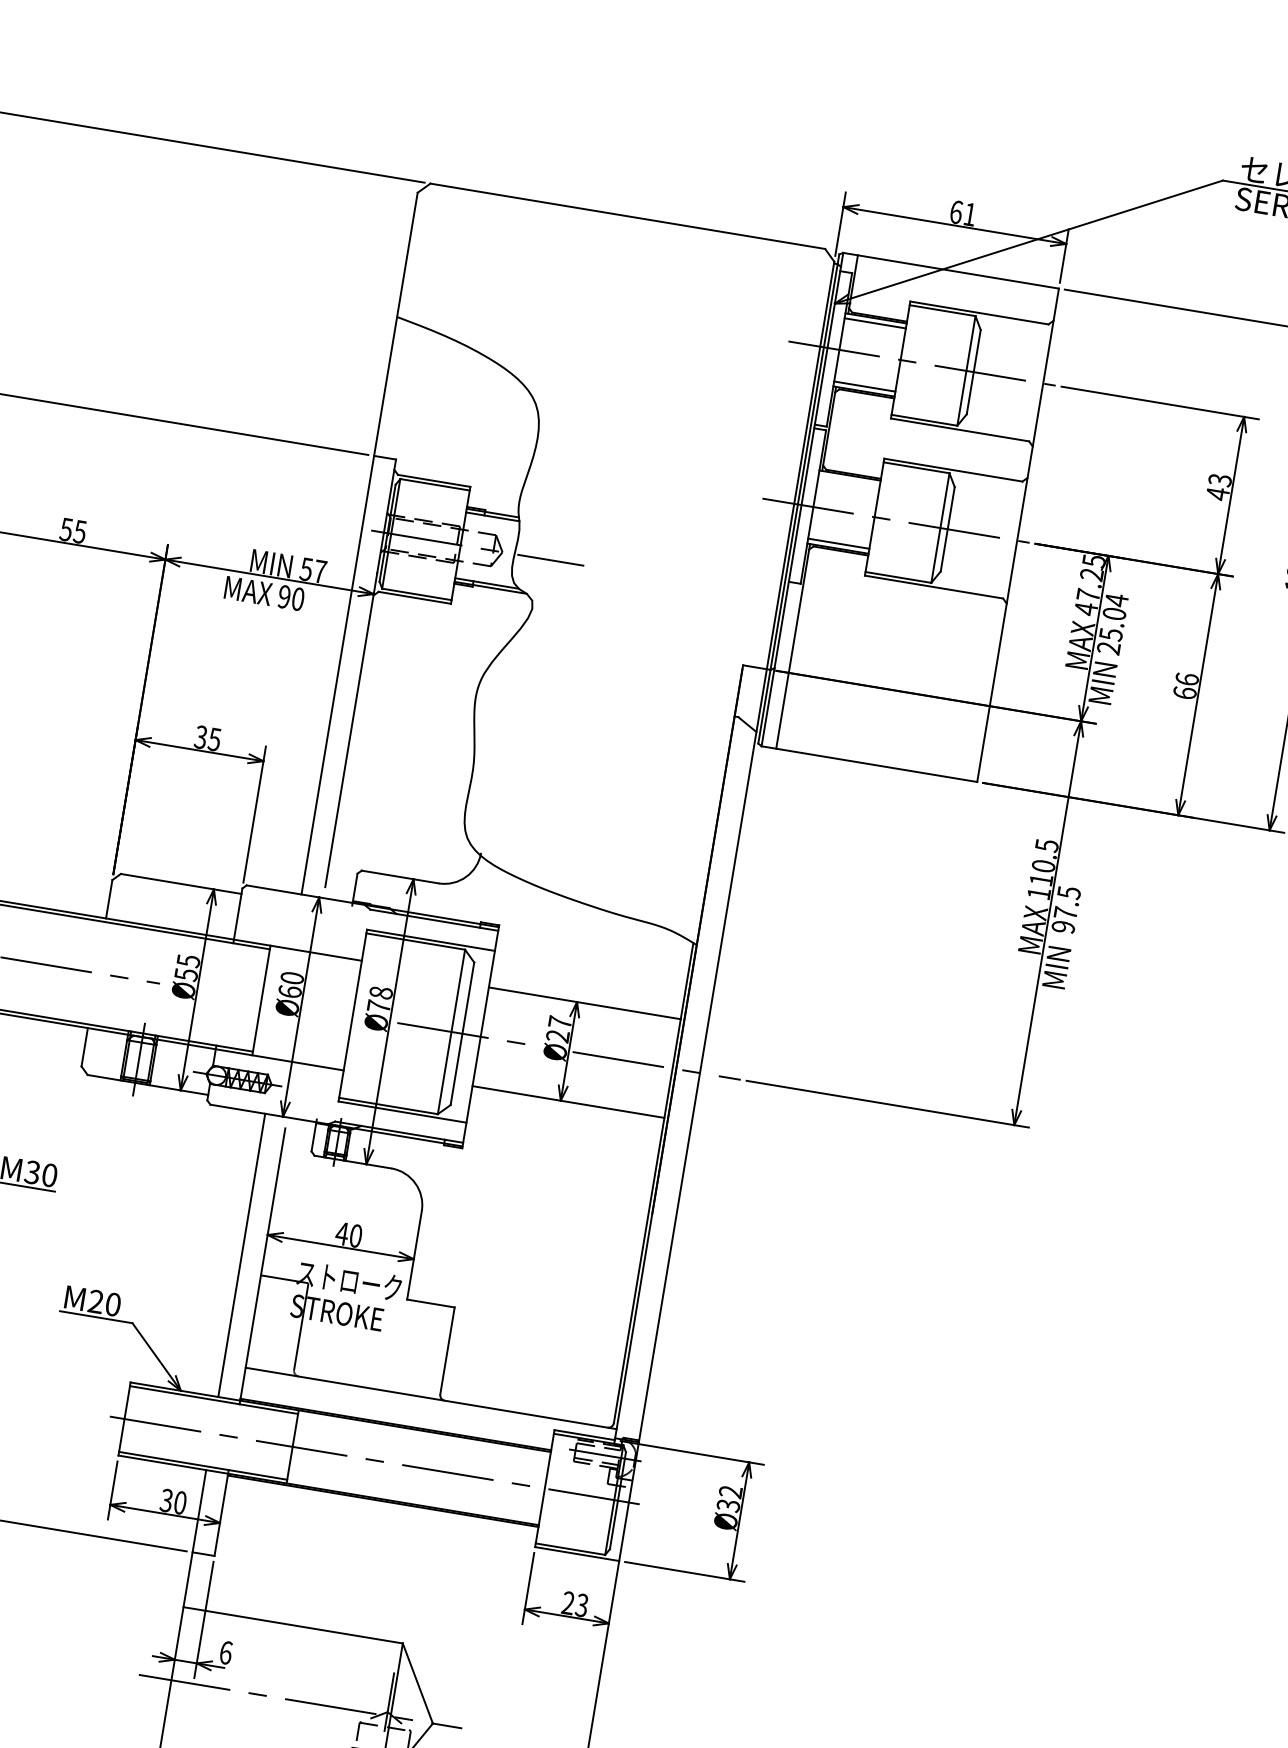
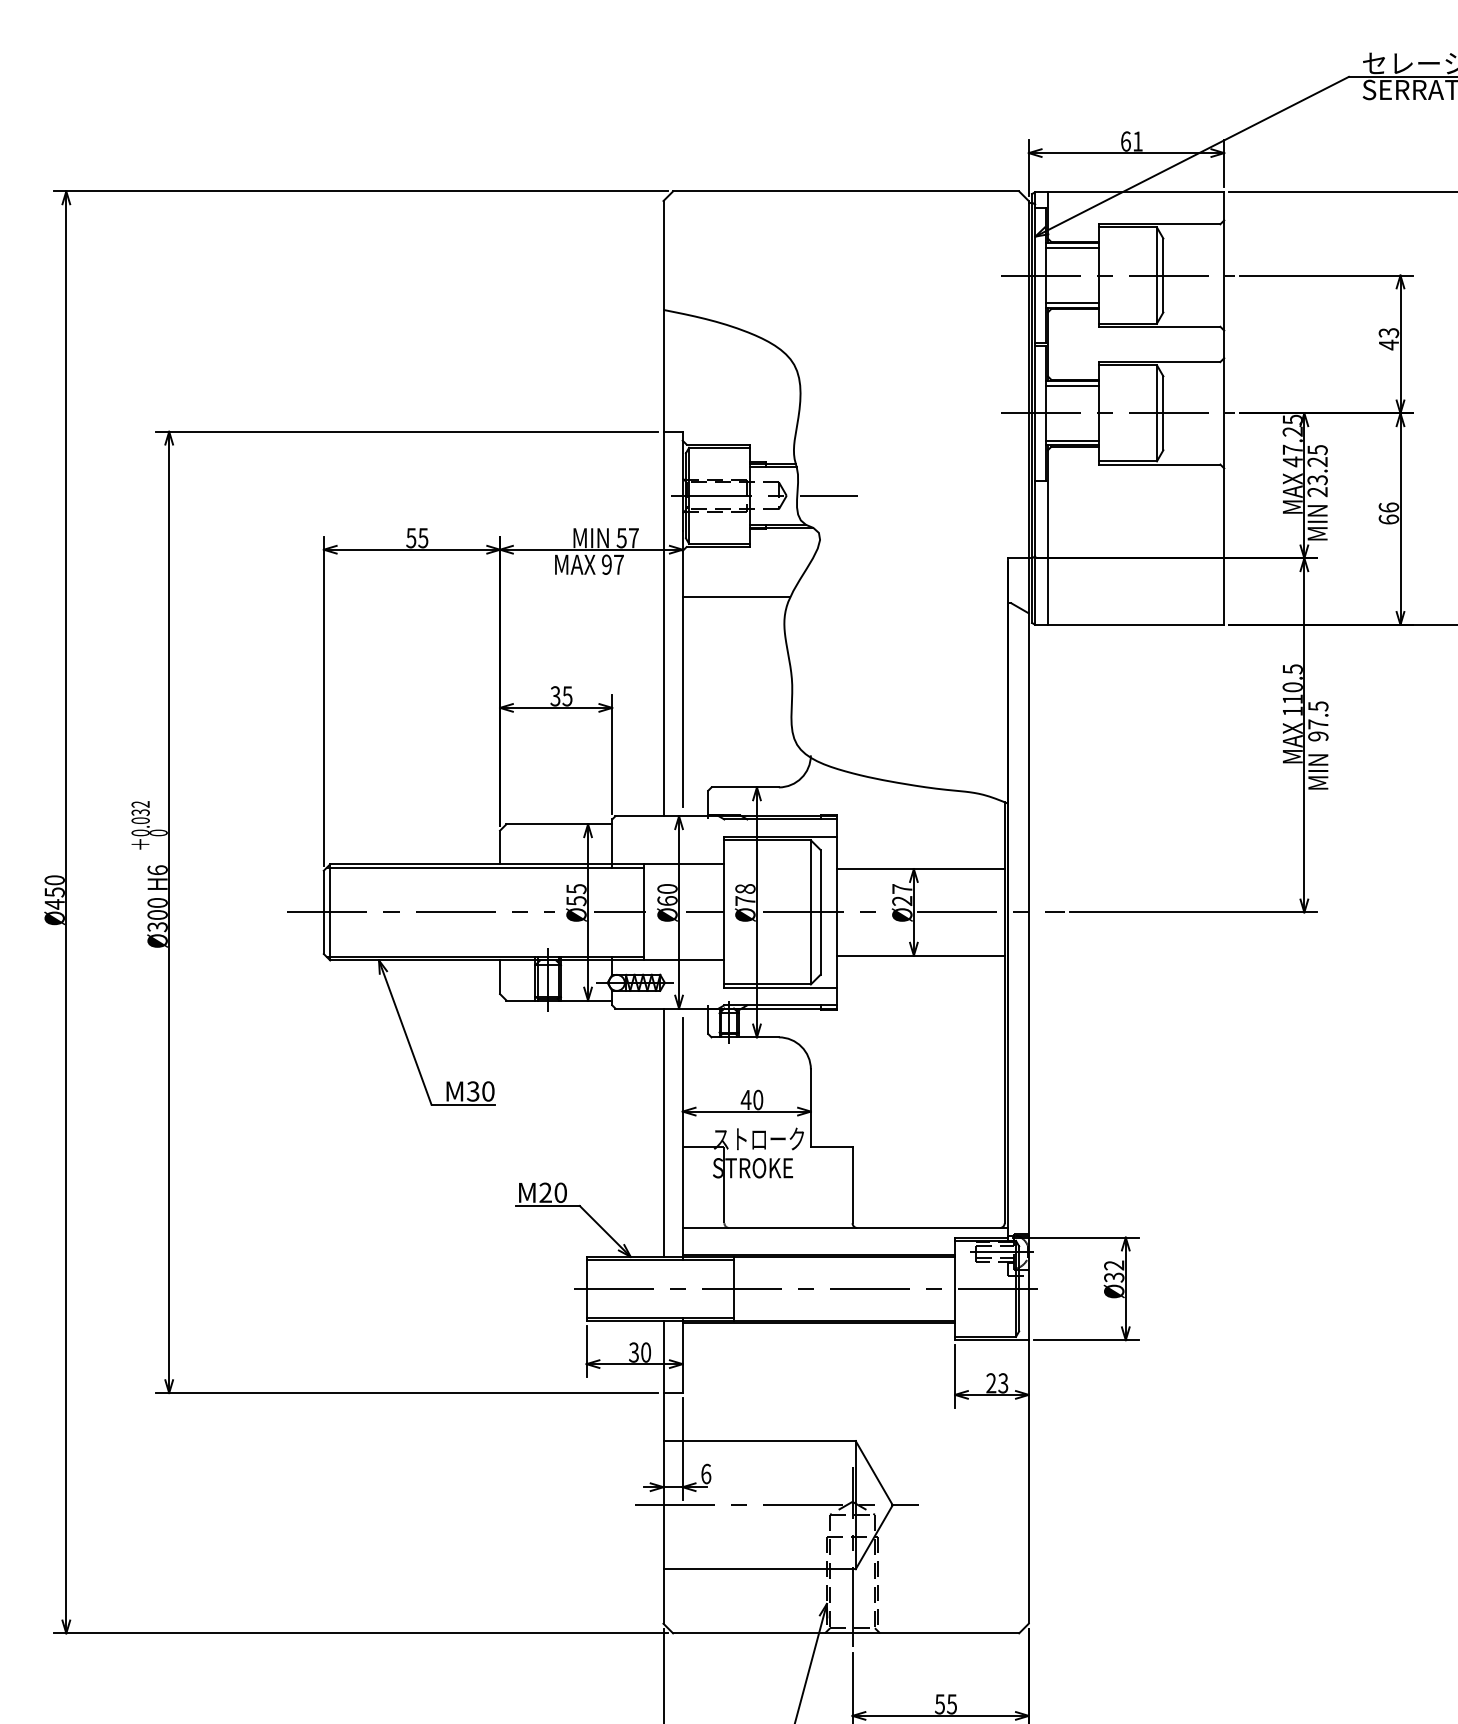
line: (849, 480) -> (1072, 385), added
text: (297, 598) -> (618, 564), 90 -> 97
text: (1113, 616) -> (1317, 464), 25.04 -> 23.25
line: (426, 657) -> (736, 596), added
line: (234, 996) -> (620, 912), added
line: (330, 1012) -> (704, 912), added

